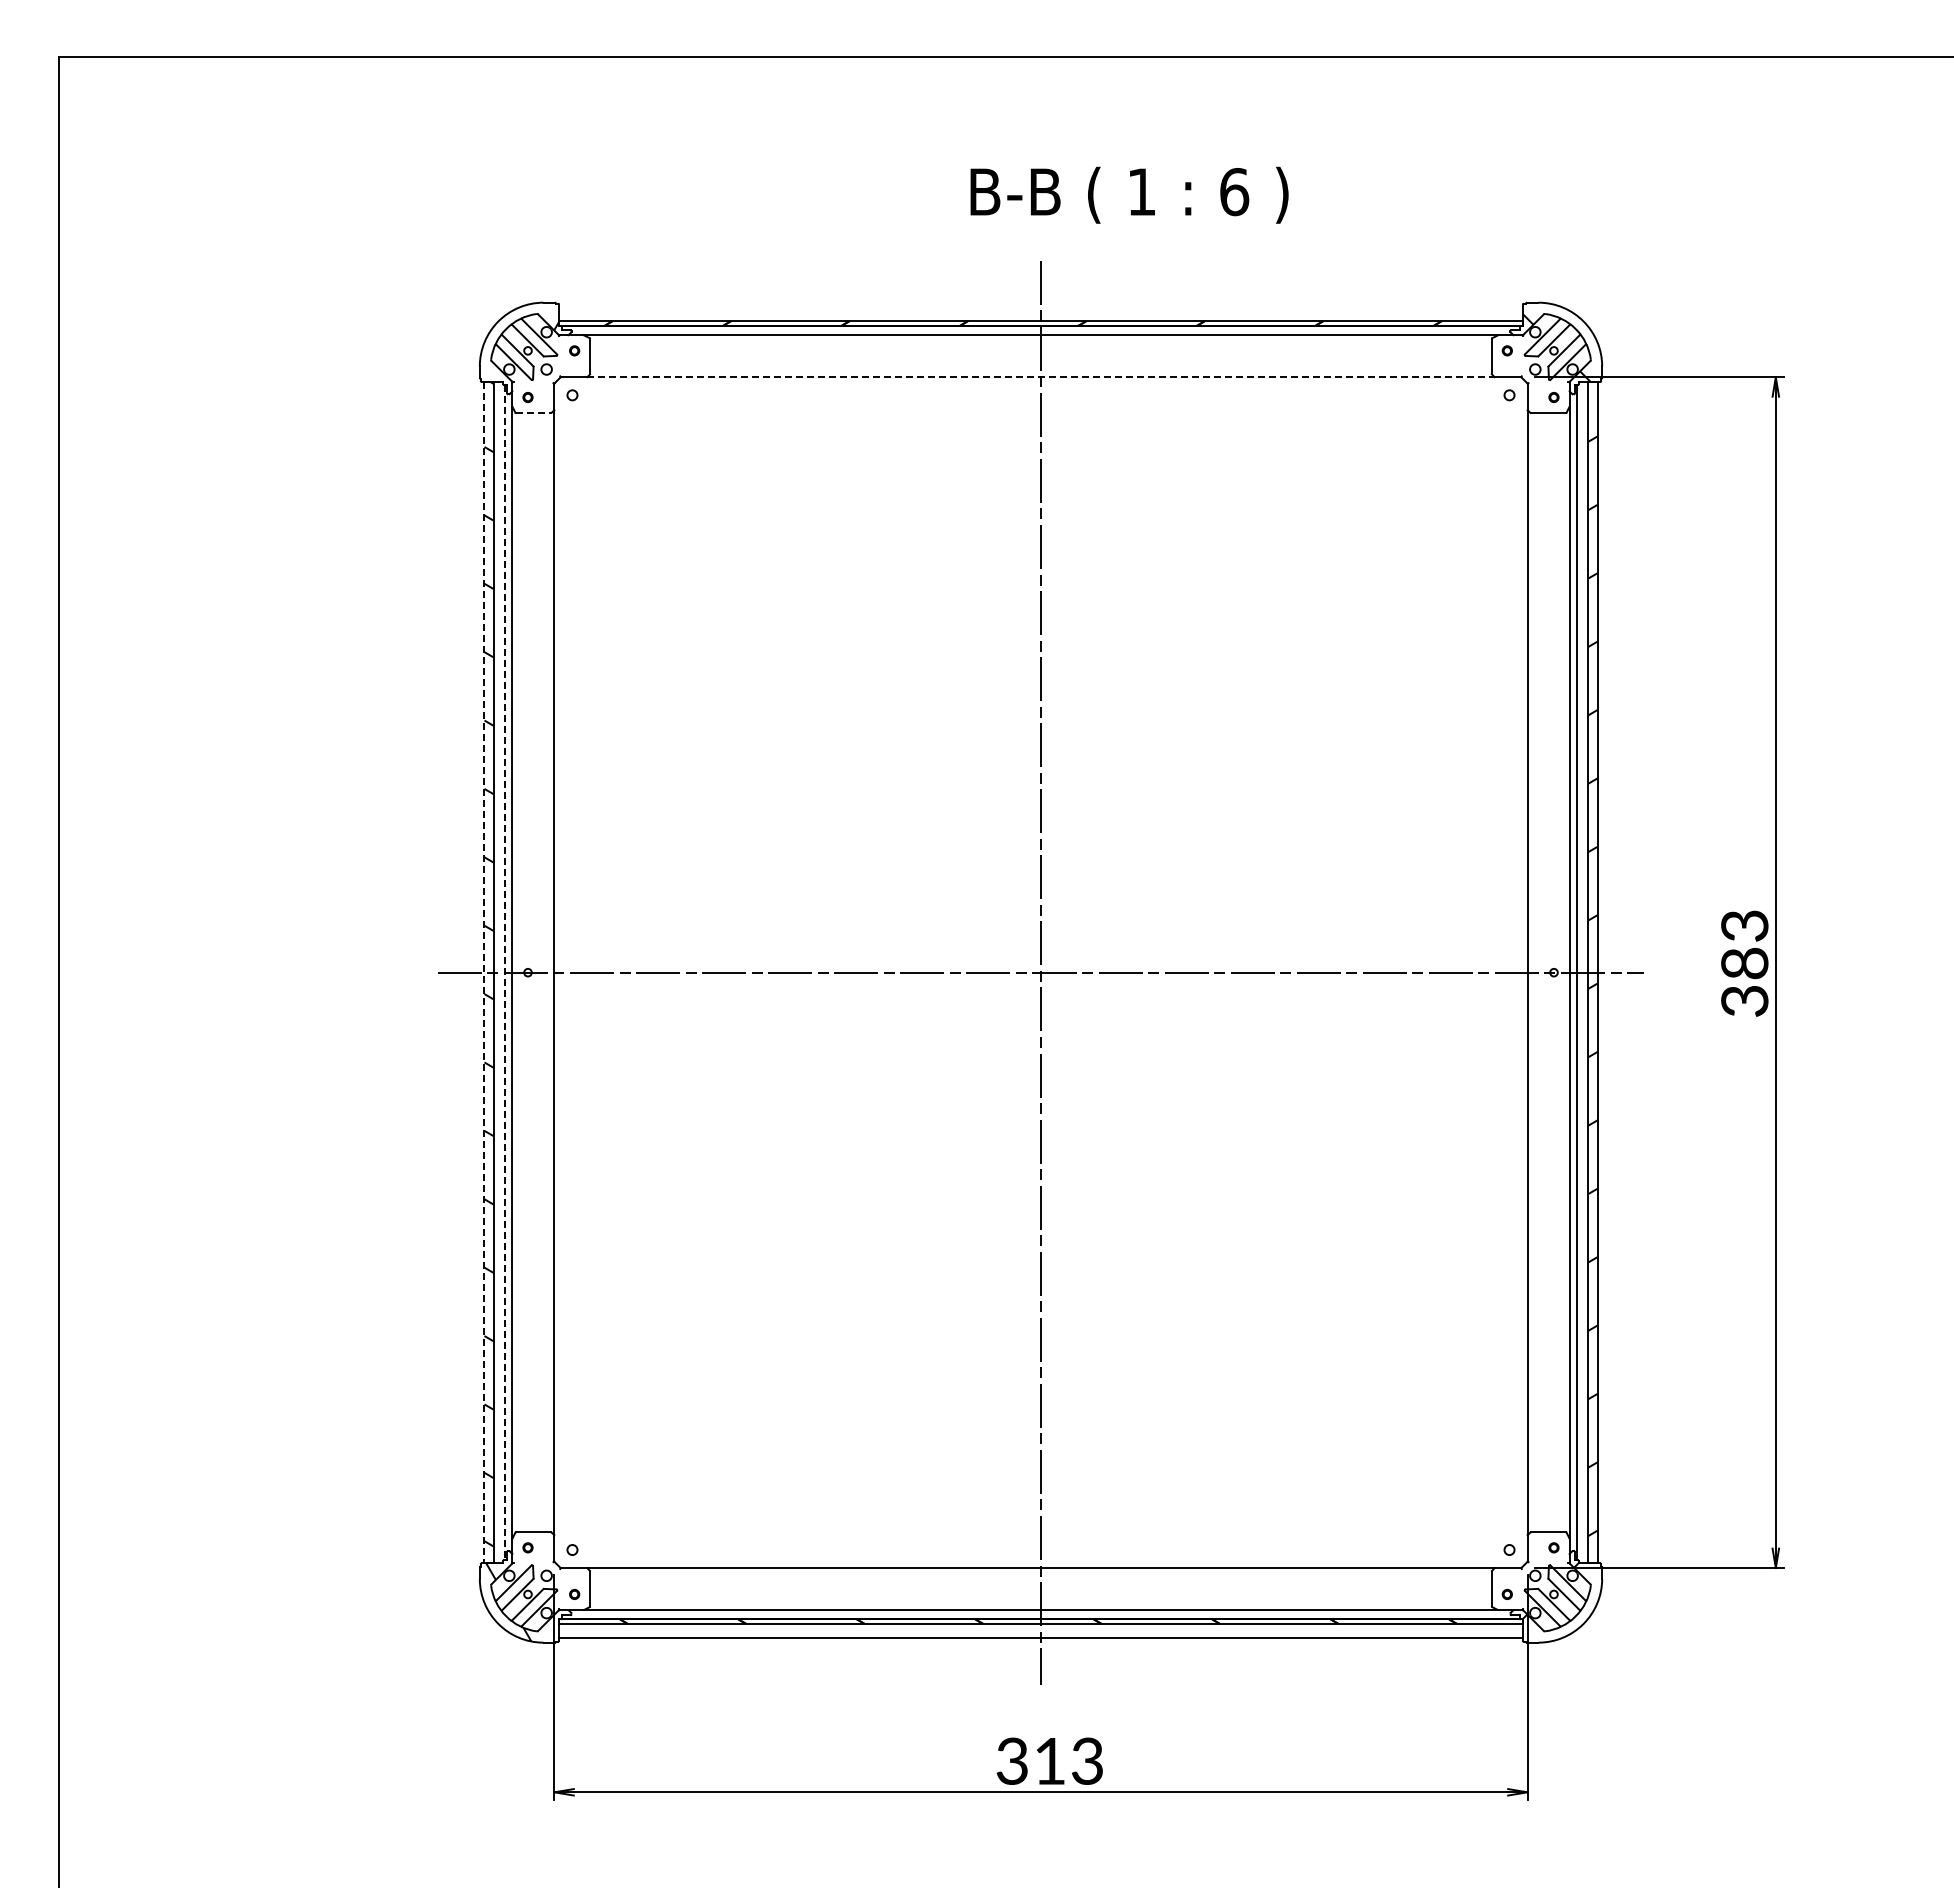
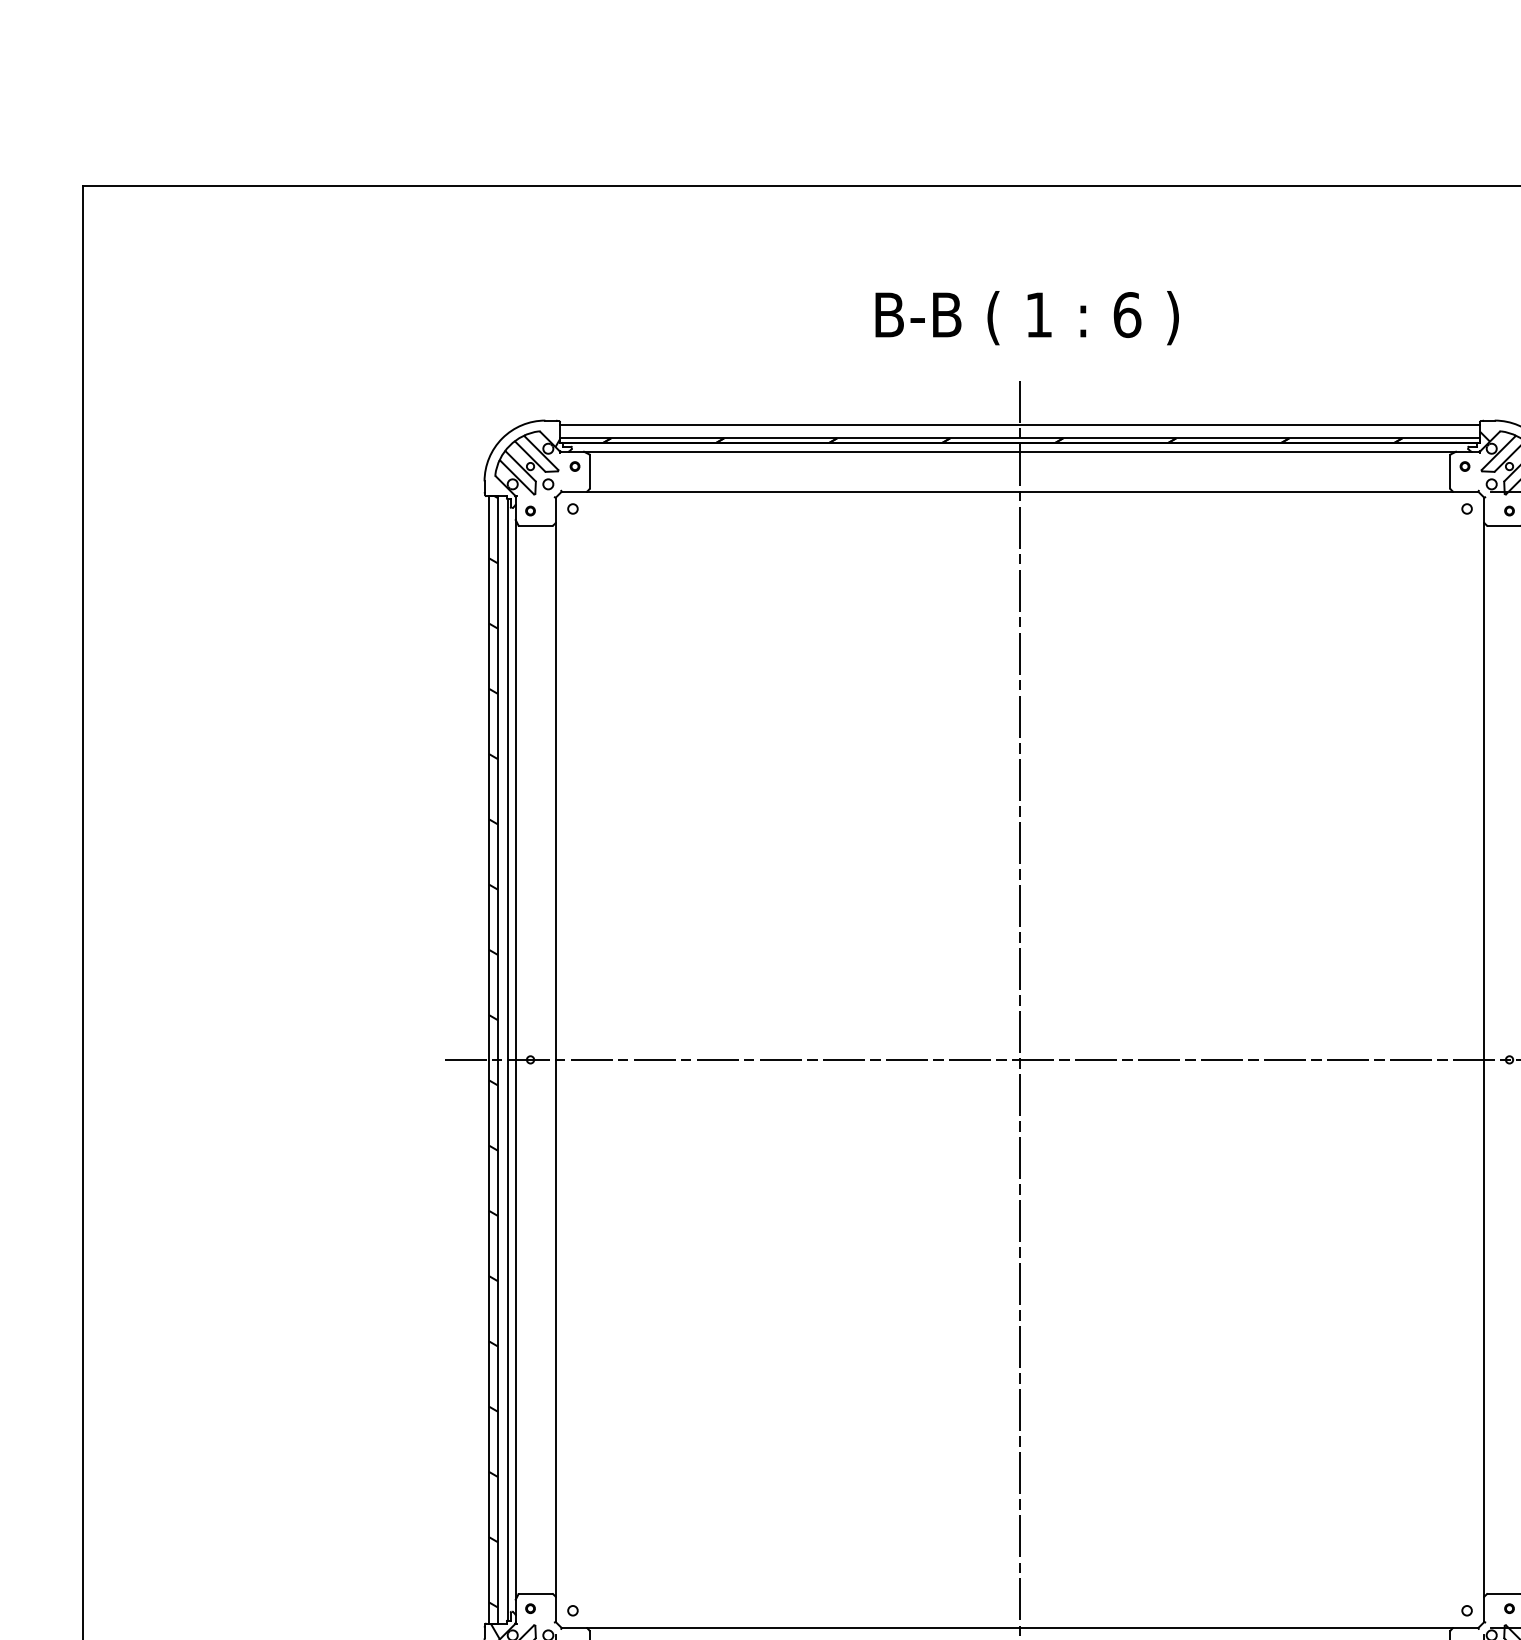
text: (1129, 194) -> (1027, 317), moved
line: (1040, 307) -> (1019, 425), added
line: (1041, 377) -> (1020, 491), dashed -> solid
line: (534, 413) -> (536, 526), dashed -> solid
line: (484, 972) -> (489, 1059), dashed -> solid
line: (504, 972) -> (508, 1059), dashed -> solid

